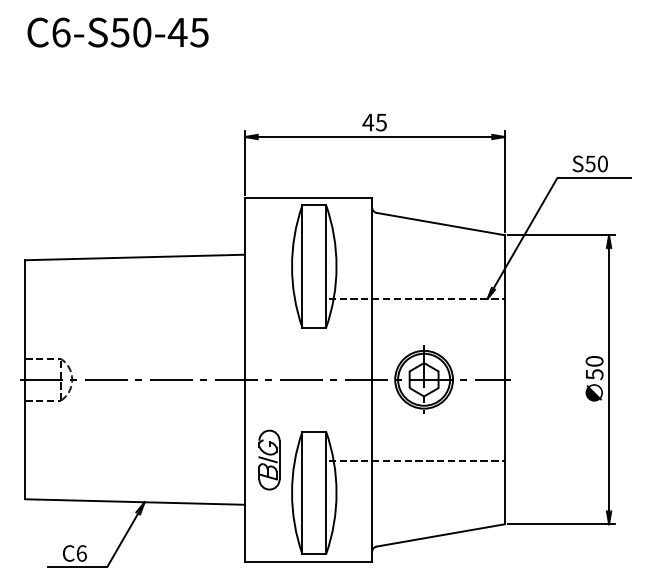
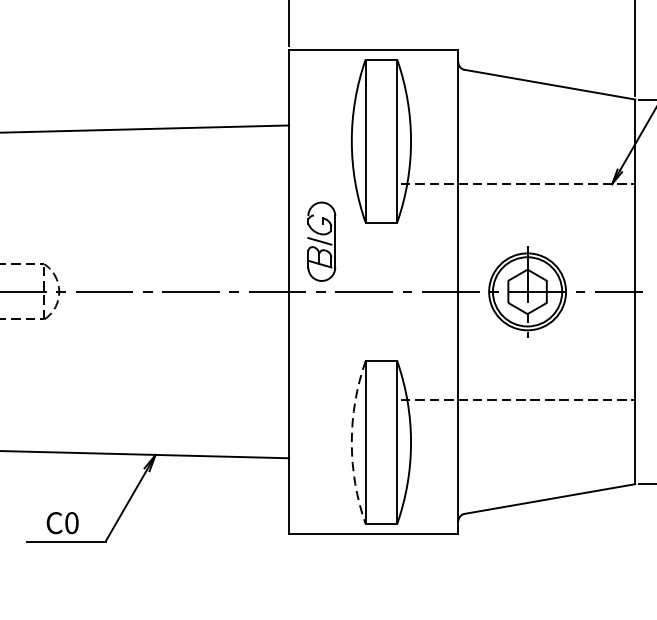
part: (269, 459) -> (321, 240), moved
arc: (292, 492) -> (352, 441), solid -> dashed
text: (81, 553) -> (71, 523), C6 -> C0

